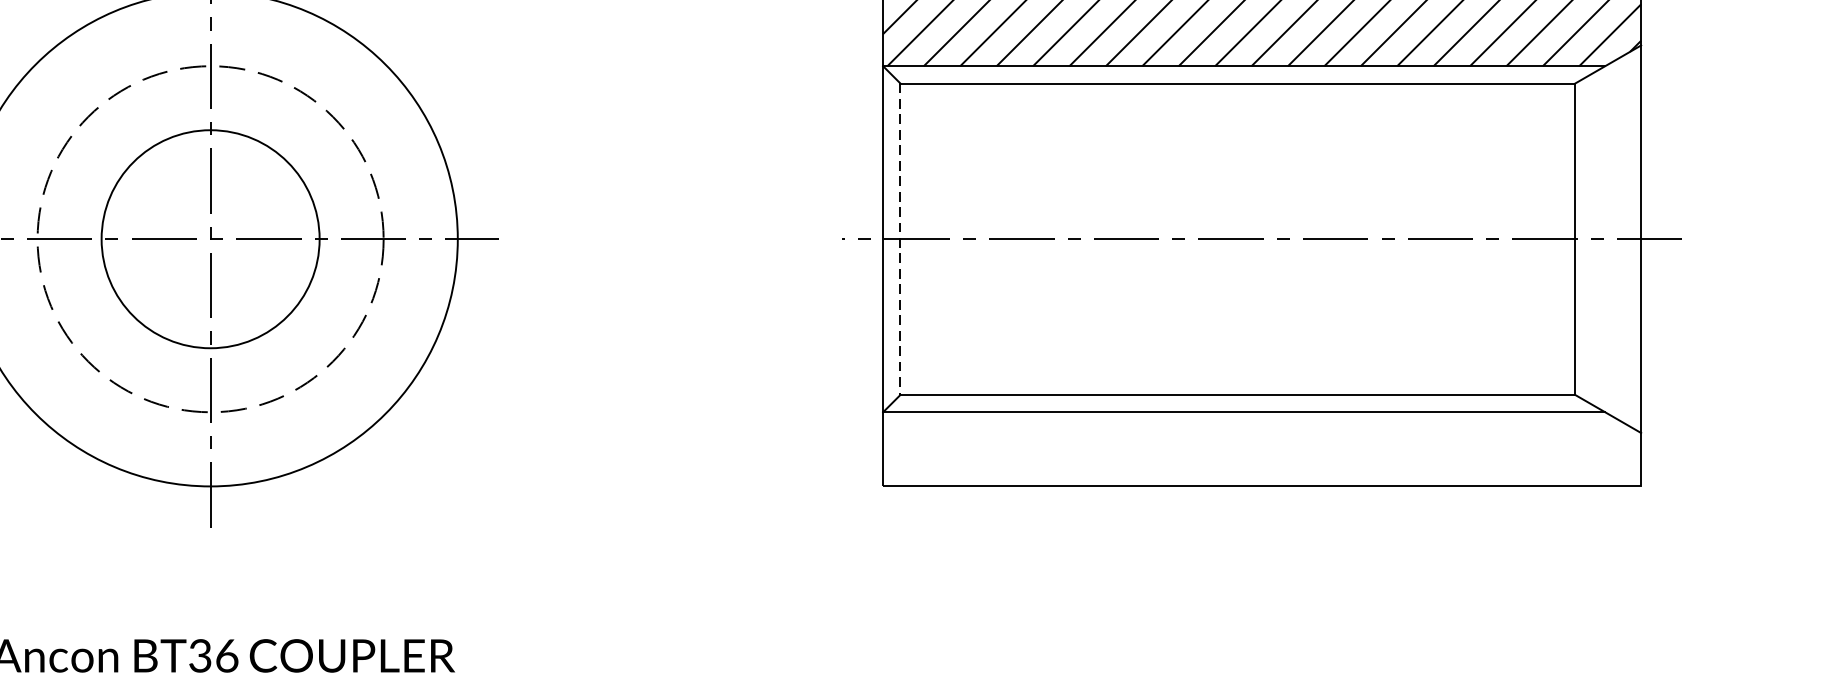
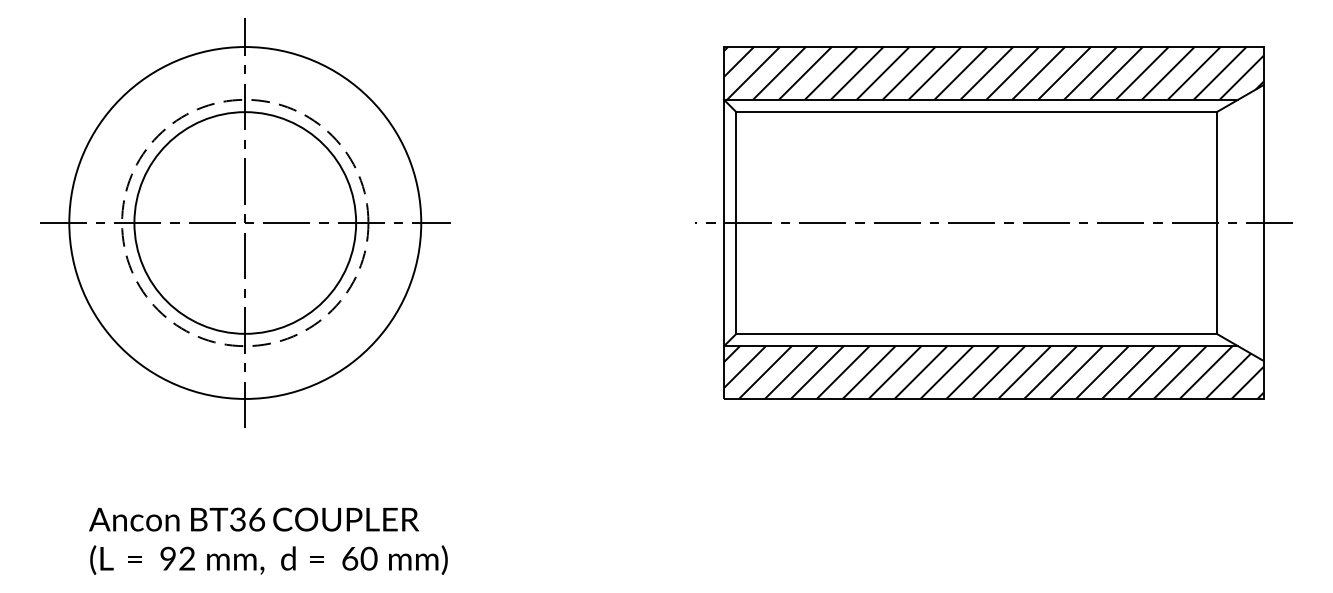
circle: (210, 238) -> (245, 222), size x1.43
line: (900, 239) -> (736, 223), dashed -> solid
hatch: (1261, 449) -> (993, 372), added

